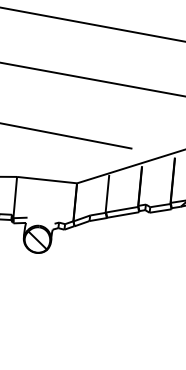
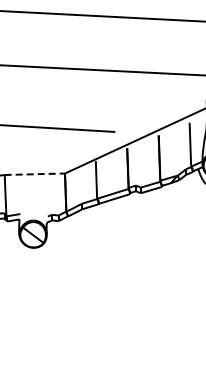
line: (47, 180) -> (35, 174), solid -> dashed

